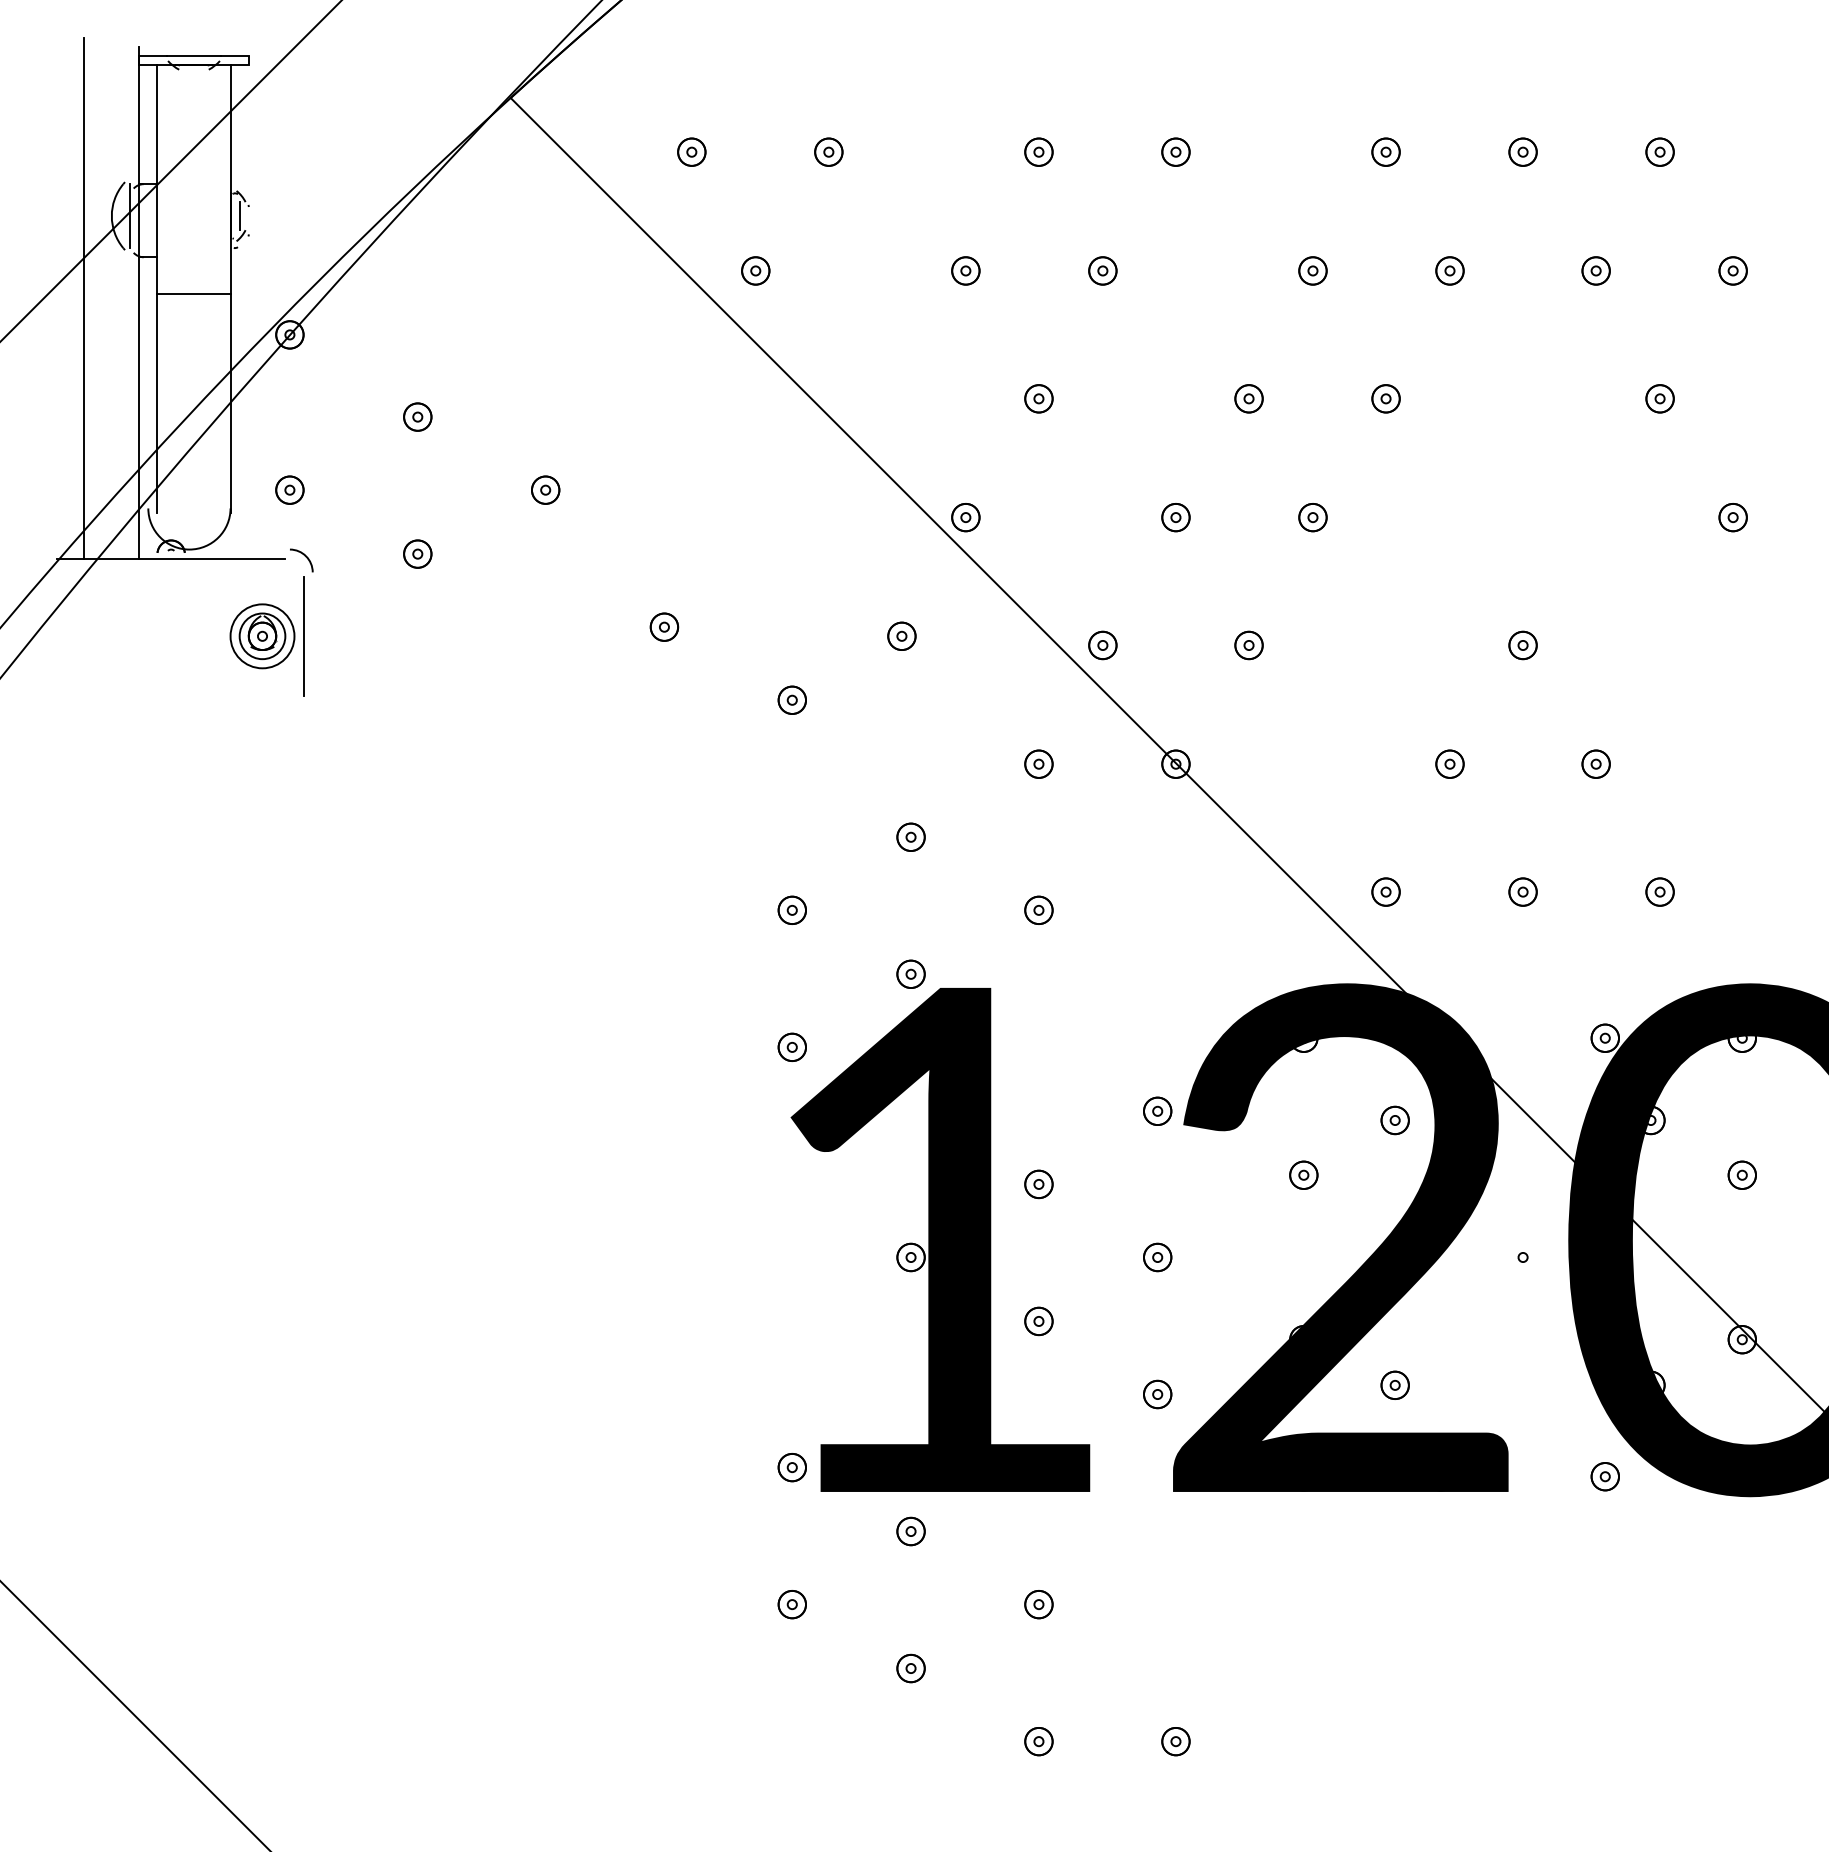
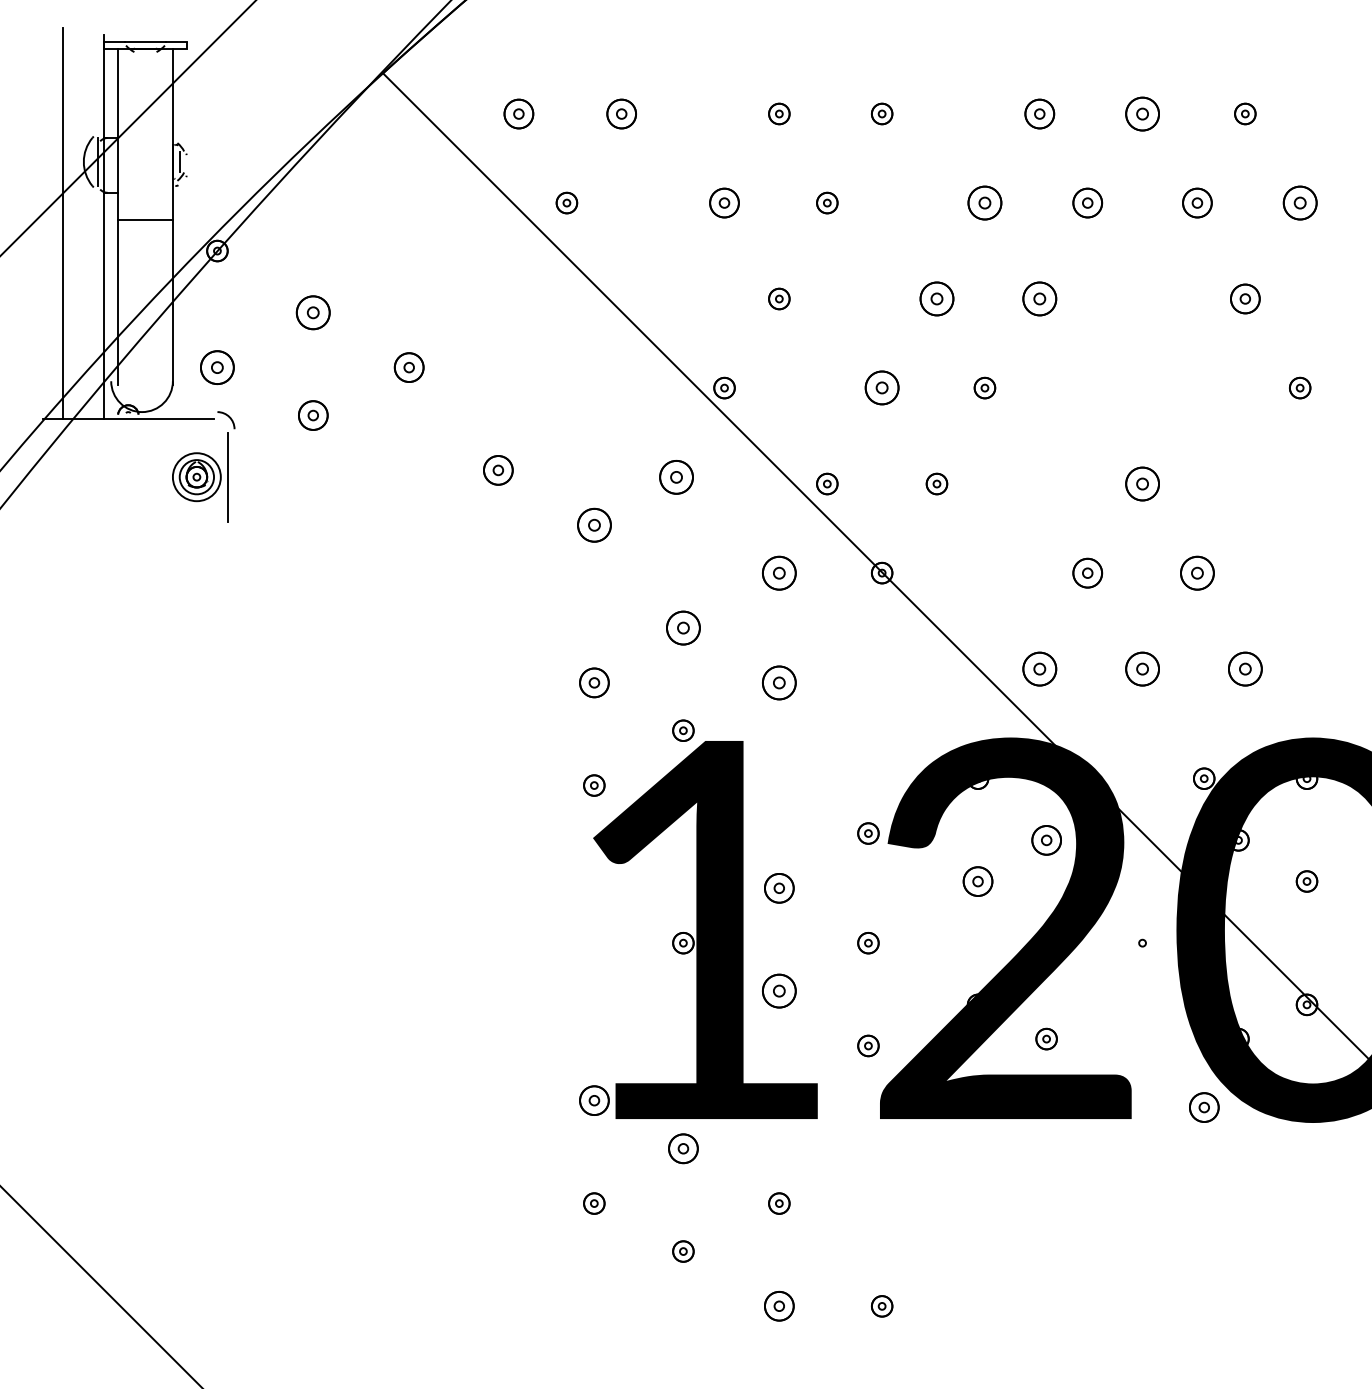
part: (691, 151) -> (518, 113), size x1.4
part: (828, 151) -> (621, 113), size x1.4
part: (1385, 151) -> (1039, 113), size x1.4
part: (1522, 151) -> (1142, 113), size x1.6
part: (965, 270) -> (724, 202), size x1.4
part: (1312, 270) -> (984, 202), size x1.6
part: (1449, 270) -> (1087, 202), size x1.4
part: (1595, 270) -> (1196, 202), size x1.4
part: (1732, 270) -> (1299, 202), size x1.6
part: (1248, 398) -> (936, 298), size x1.6
part: (1385, 398) -> (1039, 298), size x1.6
part: (1659, 398) -> (1244, 298), size x1.4
part: (417, 416) -> (313, 312), size x1.6
part: (289, 489) -> (217, 367), size x1.6
part: (545, 489) -> (409, 367), size x1.4
part: (1175, 517) -> (881, 388), size x1.6
part: (417, 553) -> (313, 415), size x1.4
part: (664, 626) -> (498, 469), size x1.4
part: (901, 635) -> (676, 476), size x1.6
part: (1522, 645) -> (1142, 484), size x1.6
part: (791, 699) -> (593, 524), size x1.6
part: (1038, 763) -> (779, 572), size x1.6
part: (1449, 763) -> (1087, 572), size x1.4
part: (1595, 763) -> (1196, 572), size x1.6
part: (910, 836) -> (682, 627), size x1.6
part: (1385, 891) -> (1039, 668), size x1.6
part: (1522, 891) -> (1142, 668), size x1.6
part: (1659, 891) -> (1244, 668), size x1.6
part: (791, 909) -> (593, 682), size x1.4
part: (1038, 909) -> (779, 682), size x1.6
part: (1394, 1120) -> (1046, 840), size x1.4
part: (1303, 1174) -> (977, 880), size x1.4
part: (1038, 1184) -> (779, 888), size x1.4
part: (1038, 1321) -> (779, 991), size x1.6
part: (791, 1467) -> (593, 1100), size x1.4
part: (1604, 1476) -> (1203, 1107), size x1.4
part: (910, 1531) -> (682, 1148), size x1.4
part: (1038, 1741) -> (779, 1306), size x1.4

